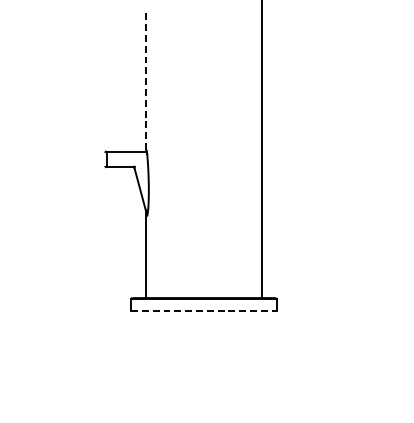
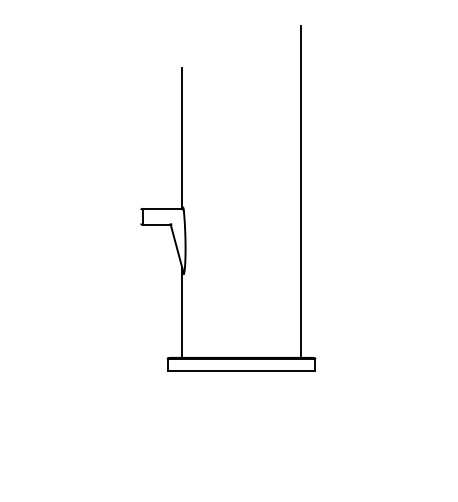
line: (145, 82) -> (182, 138), dashed -> solid
line: (203, 311) -> (241, 371), dashed -> solid

